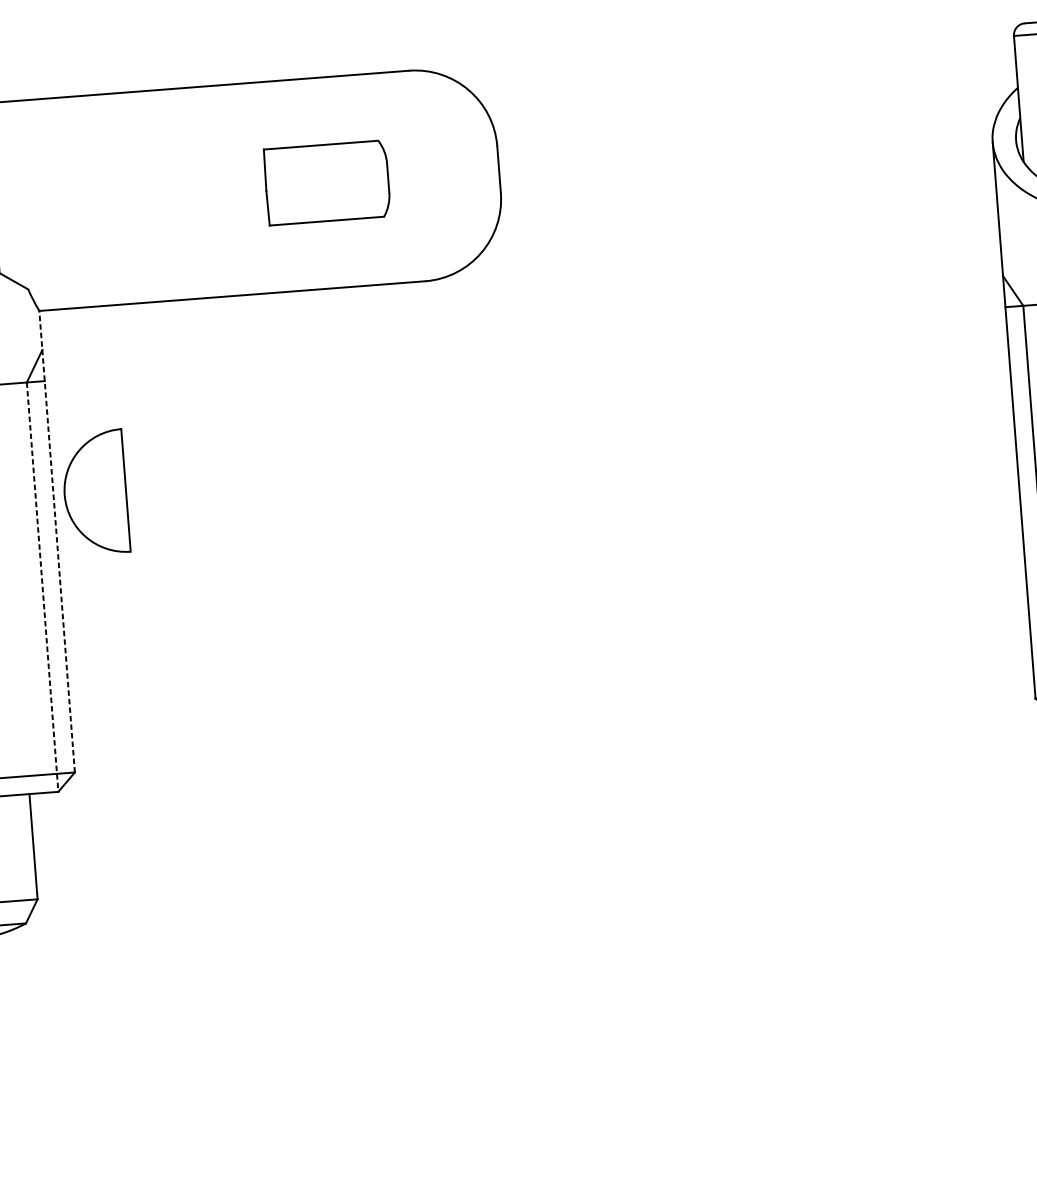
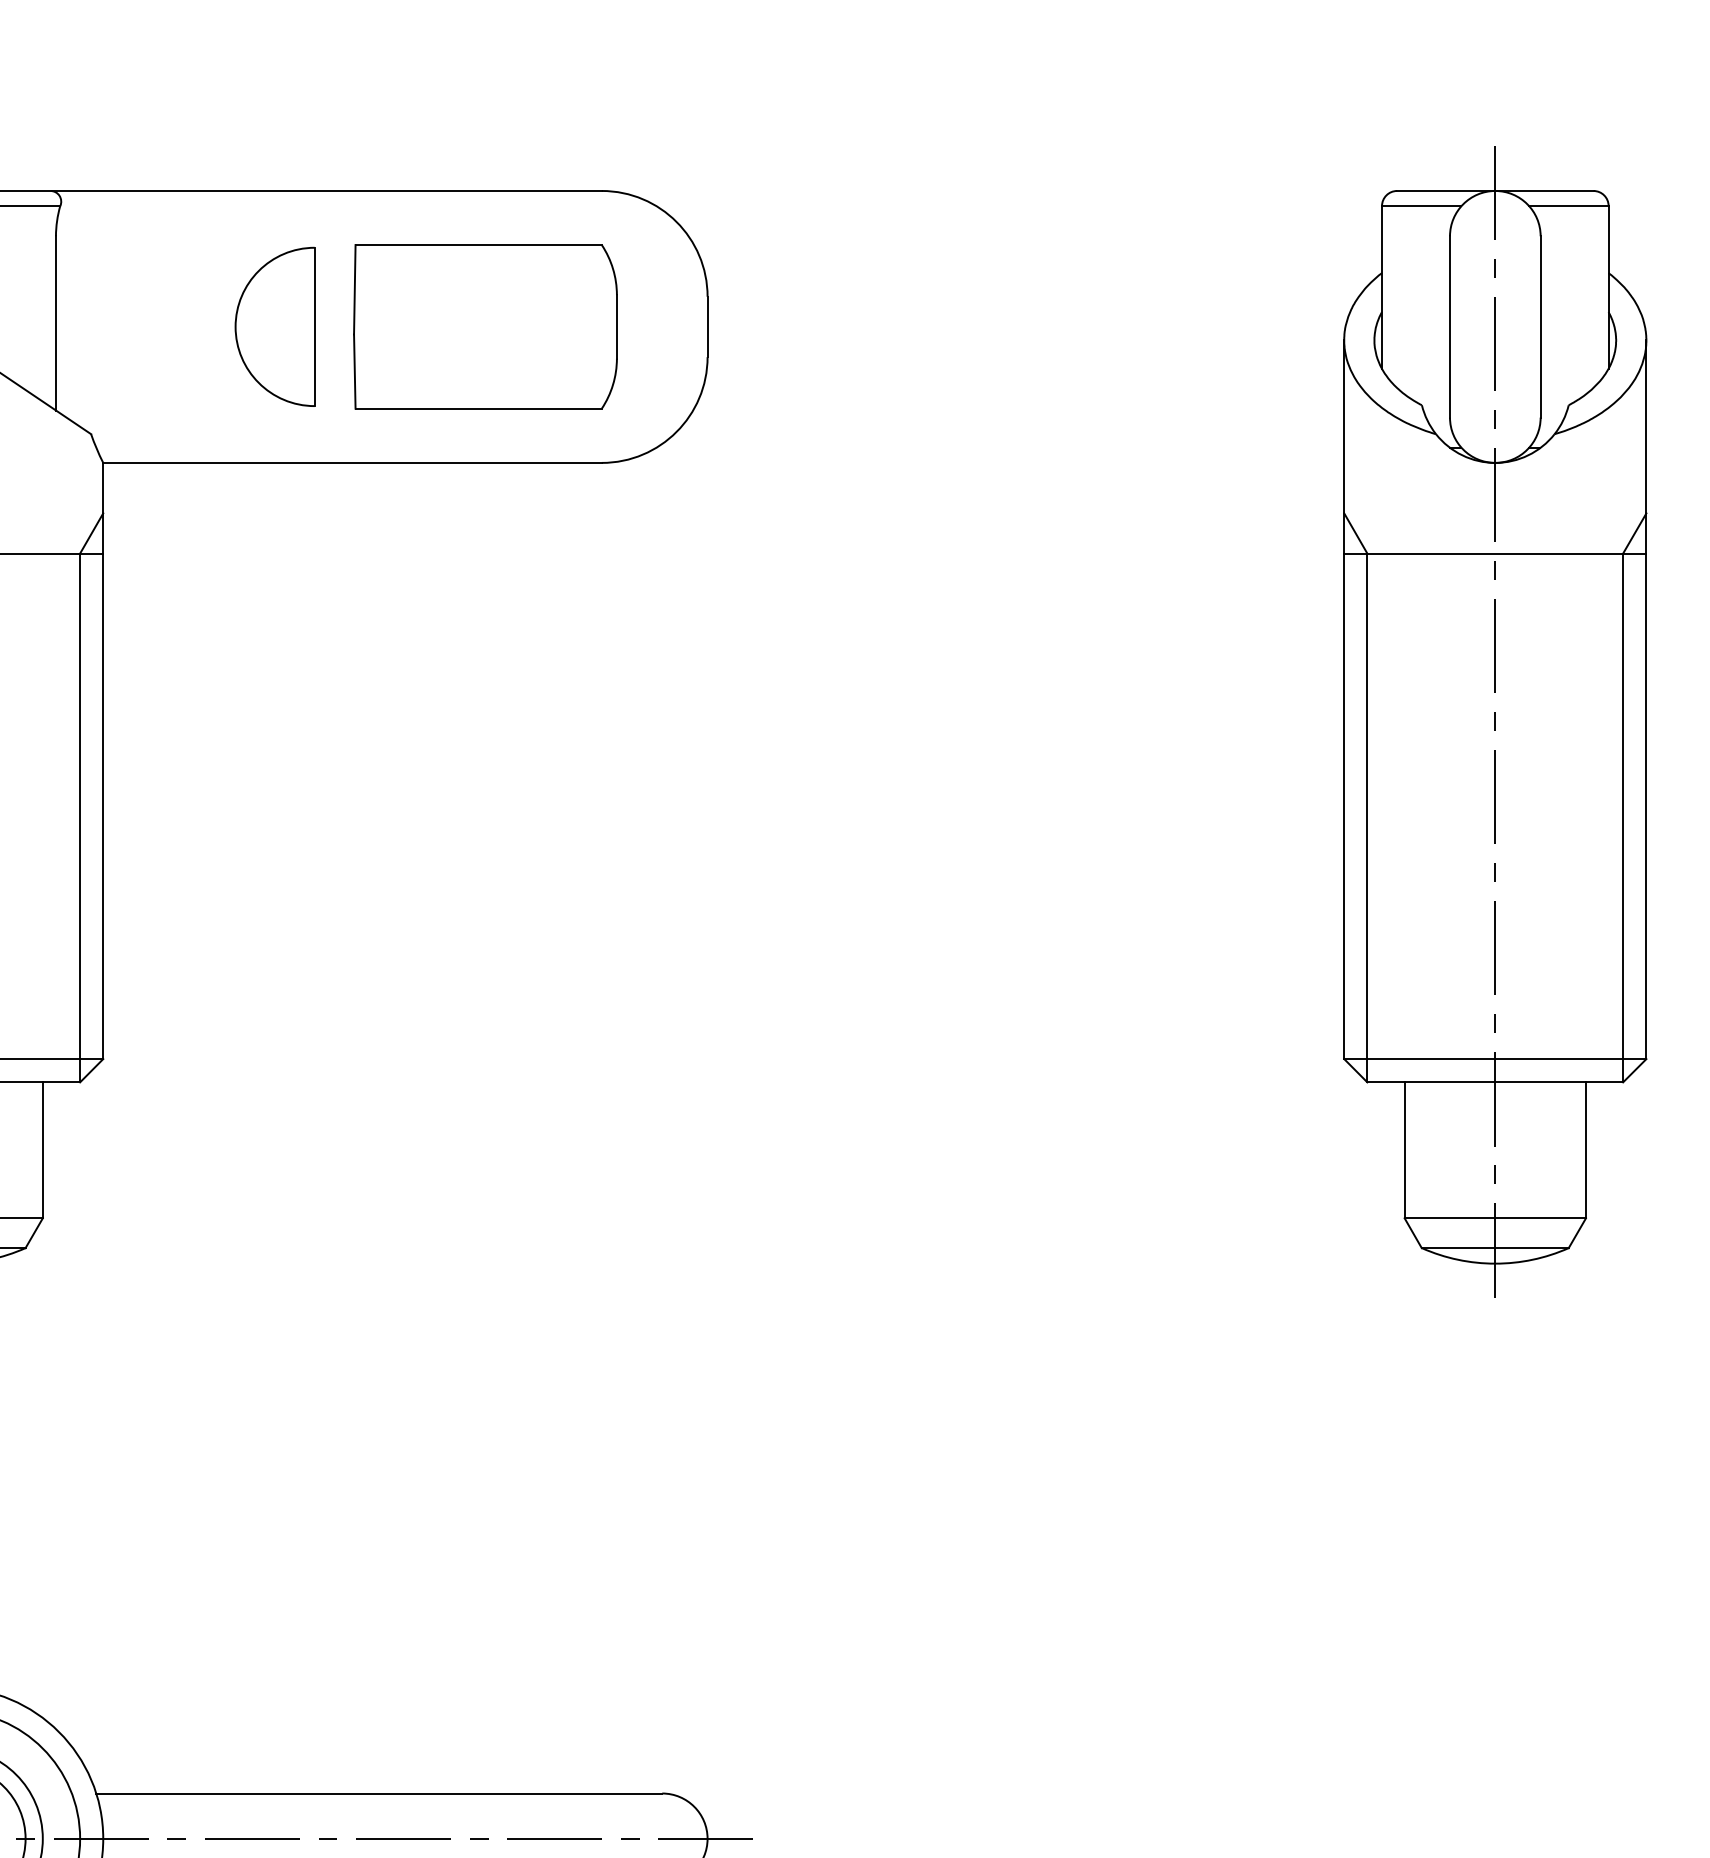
part: (327, 182) -> (485, 326), size x1.67
part: (94, 492) -> (274, 326), moved
line: (57, 541) -> (103, 760), dashed -> solid
line: (42, 587) -> (80, 818), dashed -> solid

